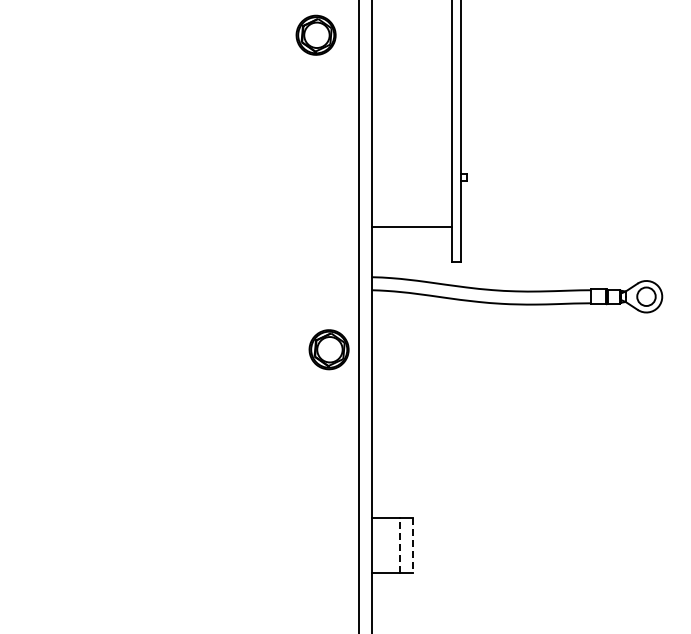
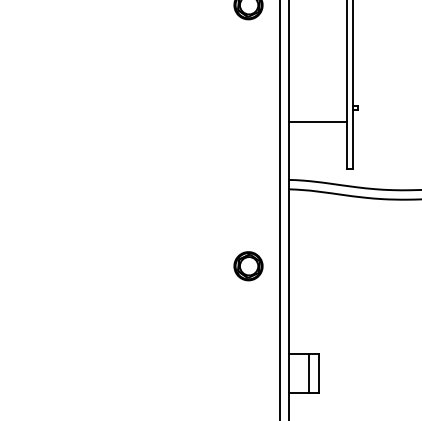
line: (411, 227) -> (317, 122), moved
part: (328, 349) -> (248, 266), moved
line: (400, 544) -> (309, 372), dashed -> solid
line: (413, 545) -> (318, 373), dashed -> solid

